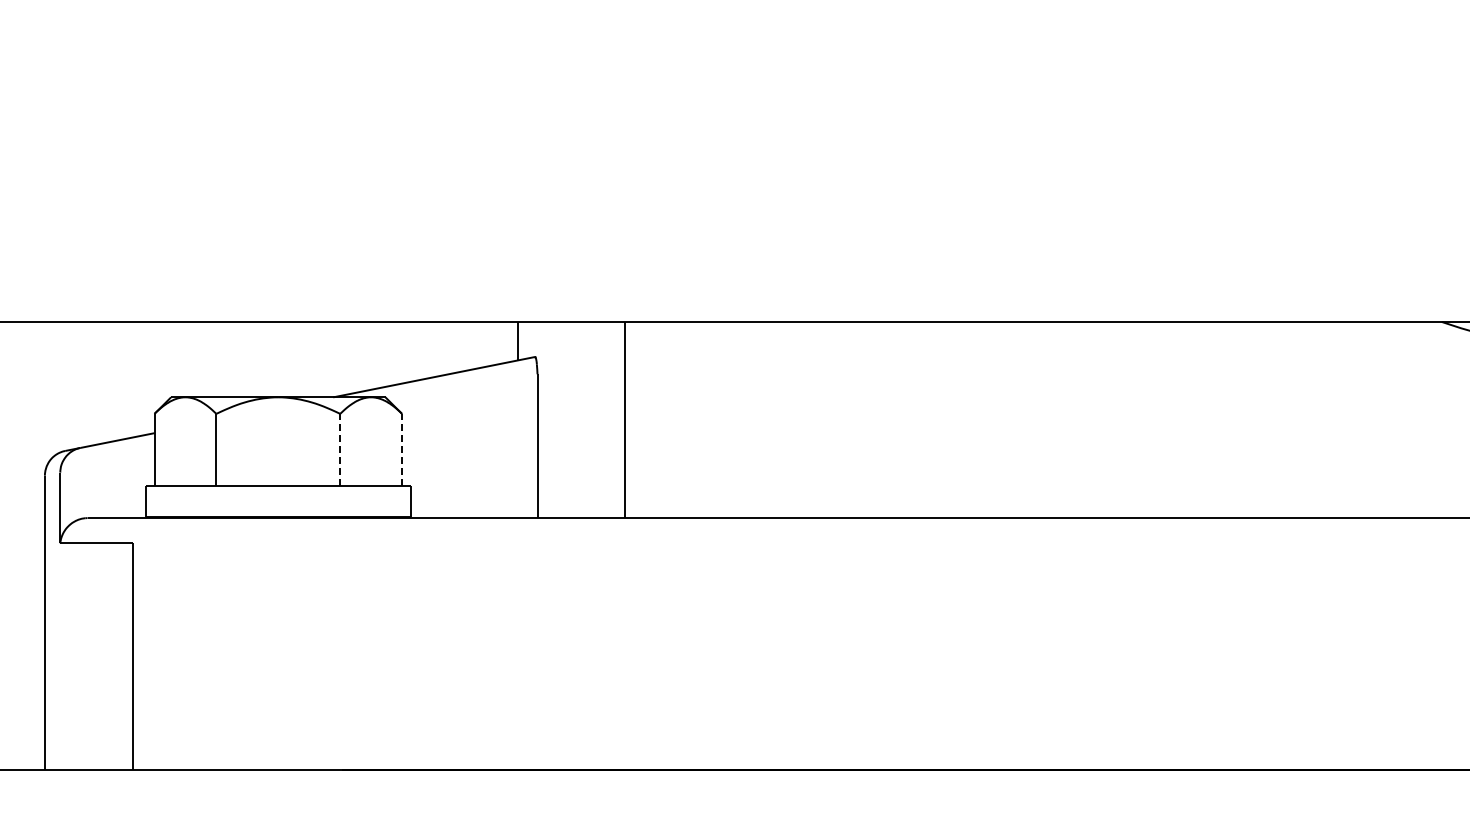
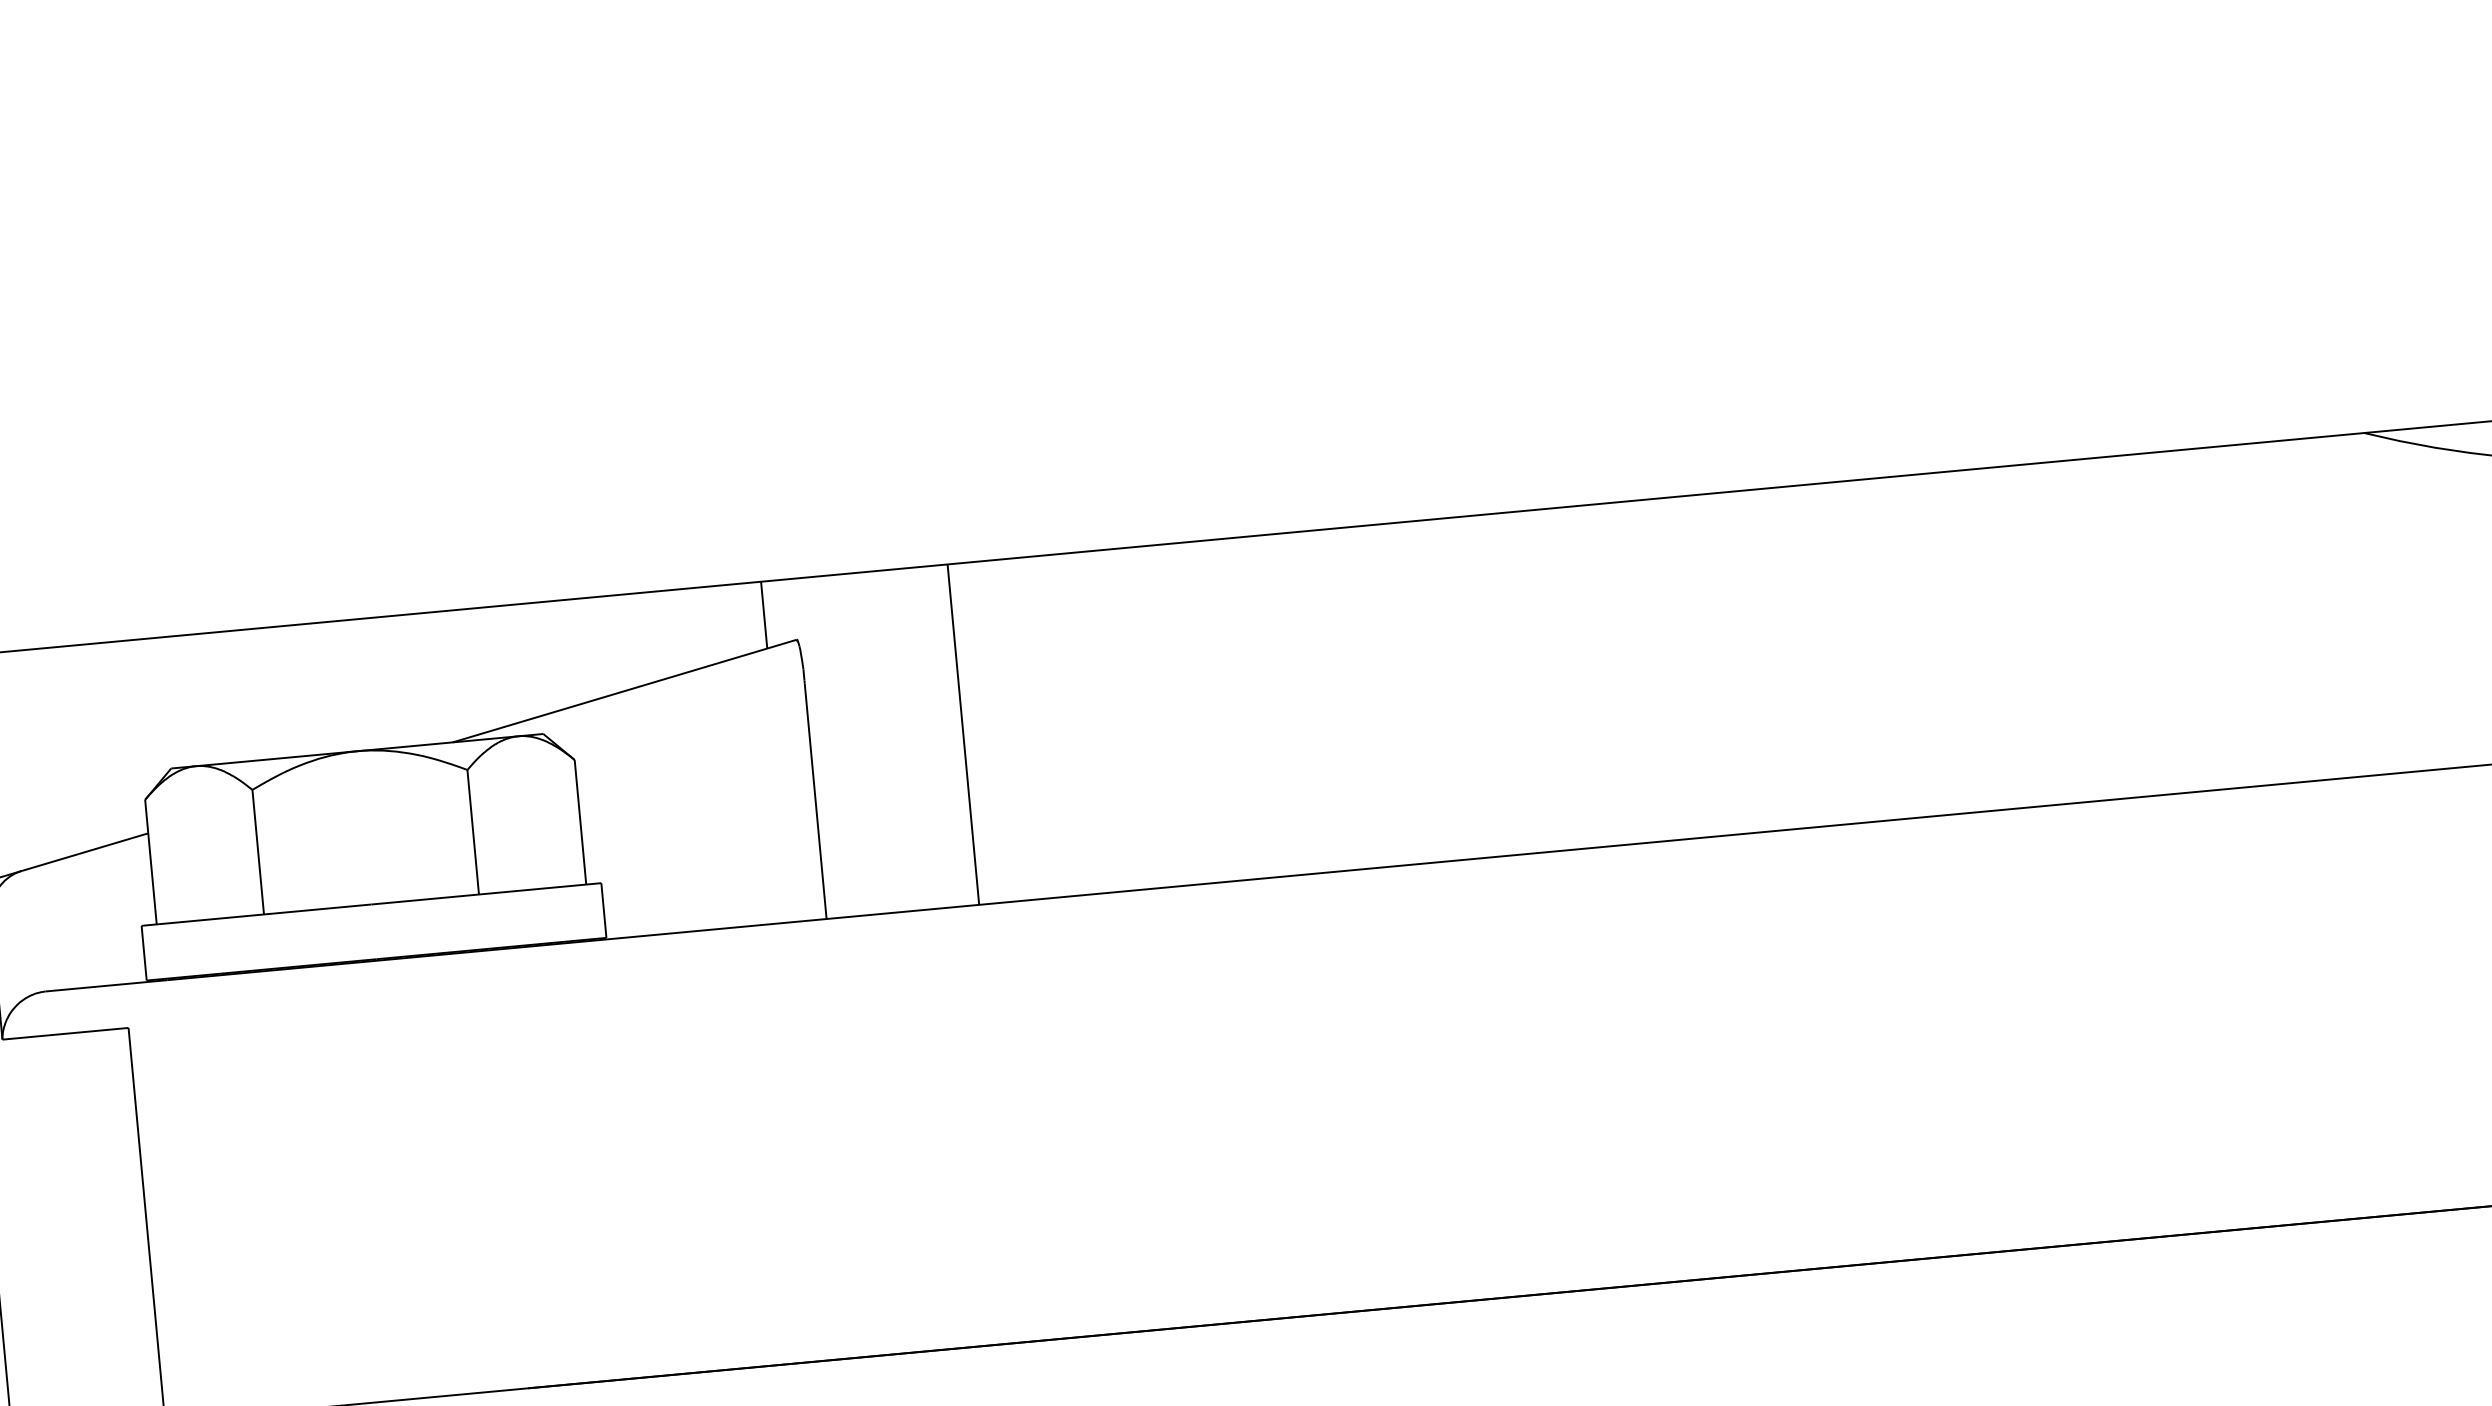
line: (340, 449) -> (473, 831), dashed -> solid
line: (402, 449) -> (581, 821), dashed -> solid

